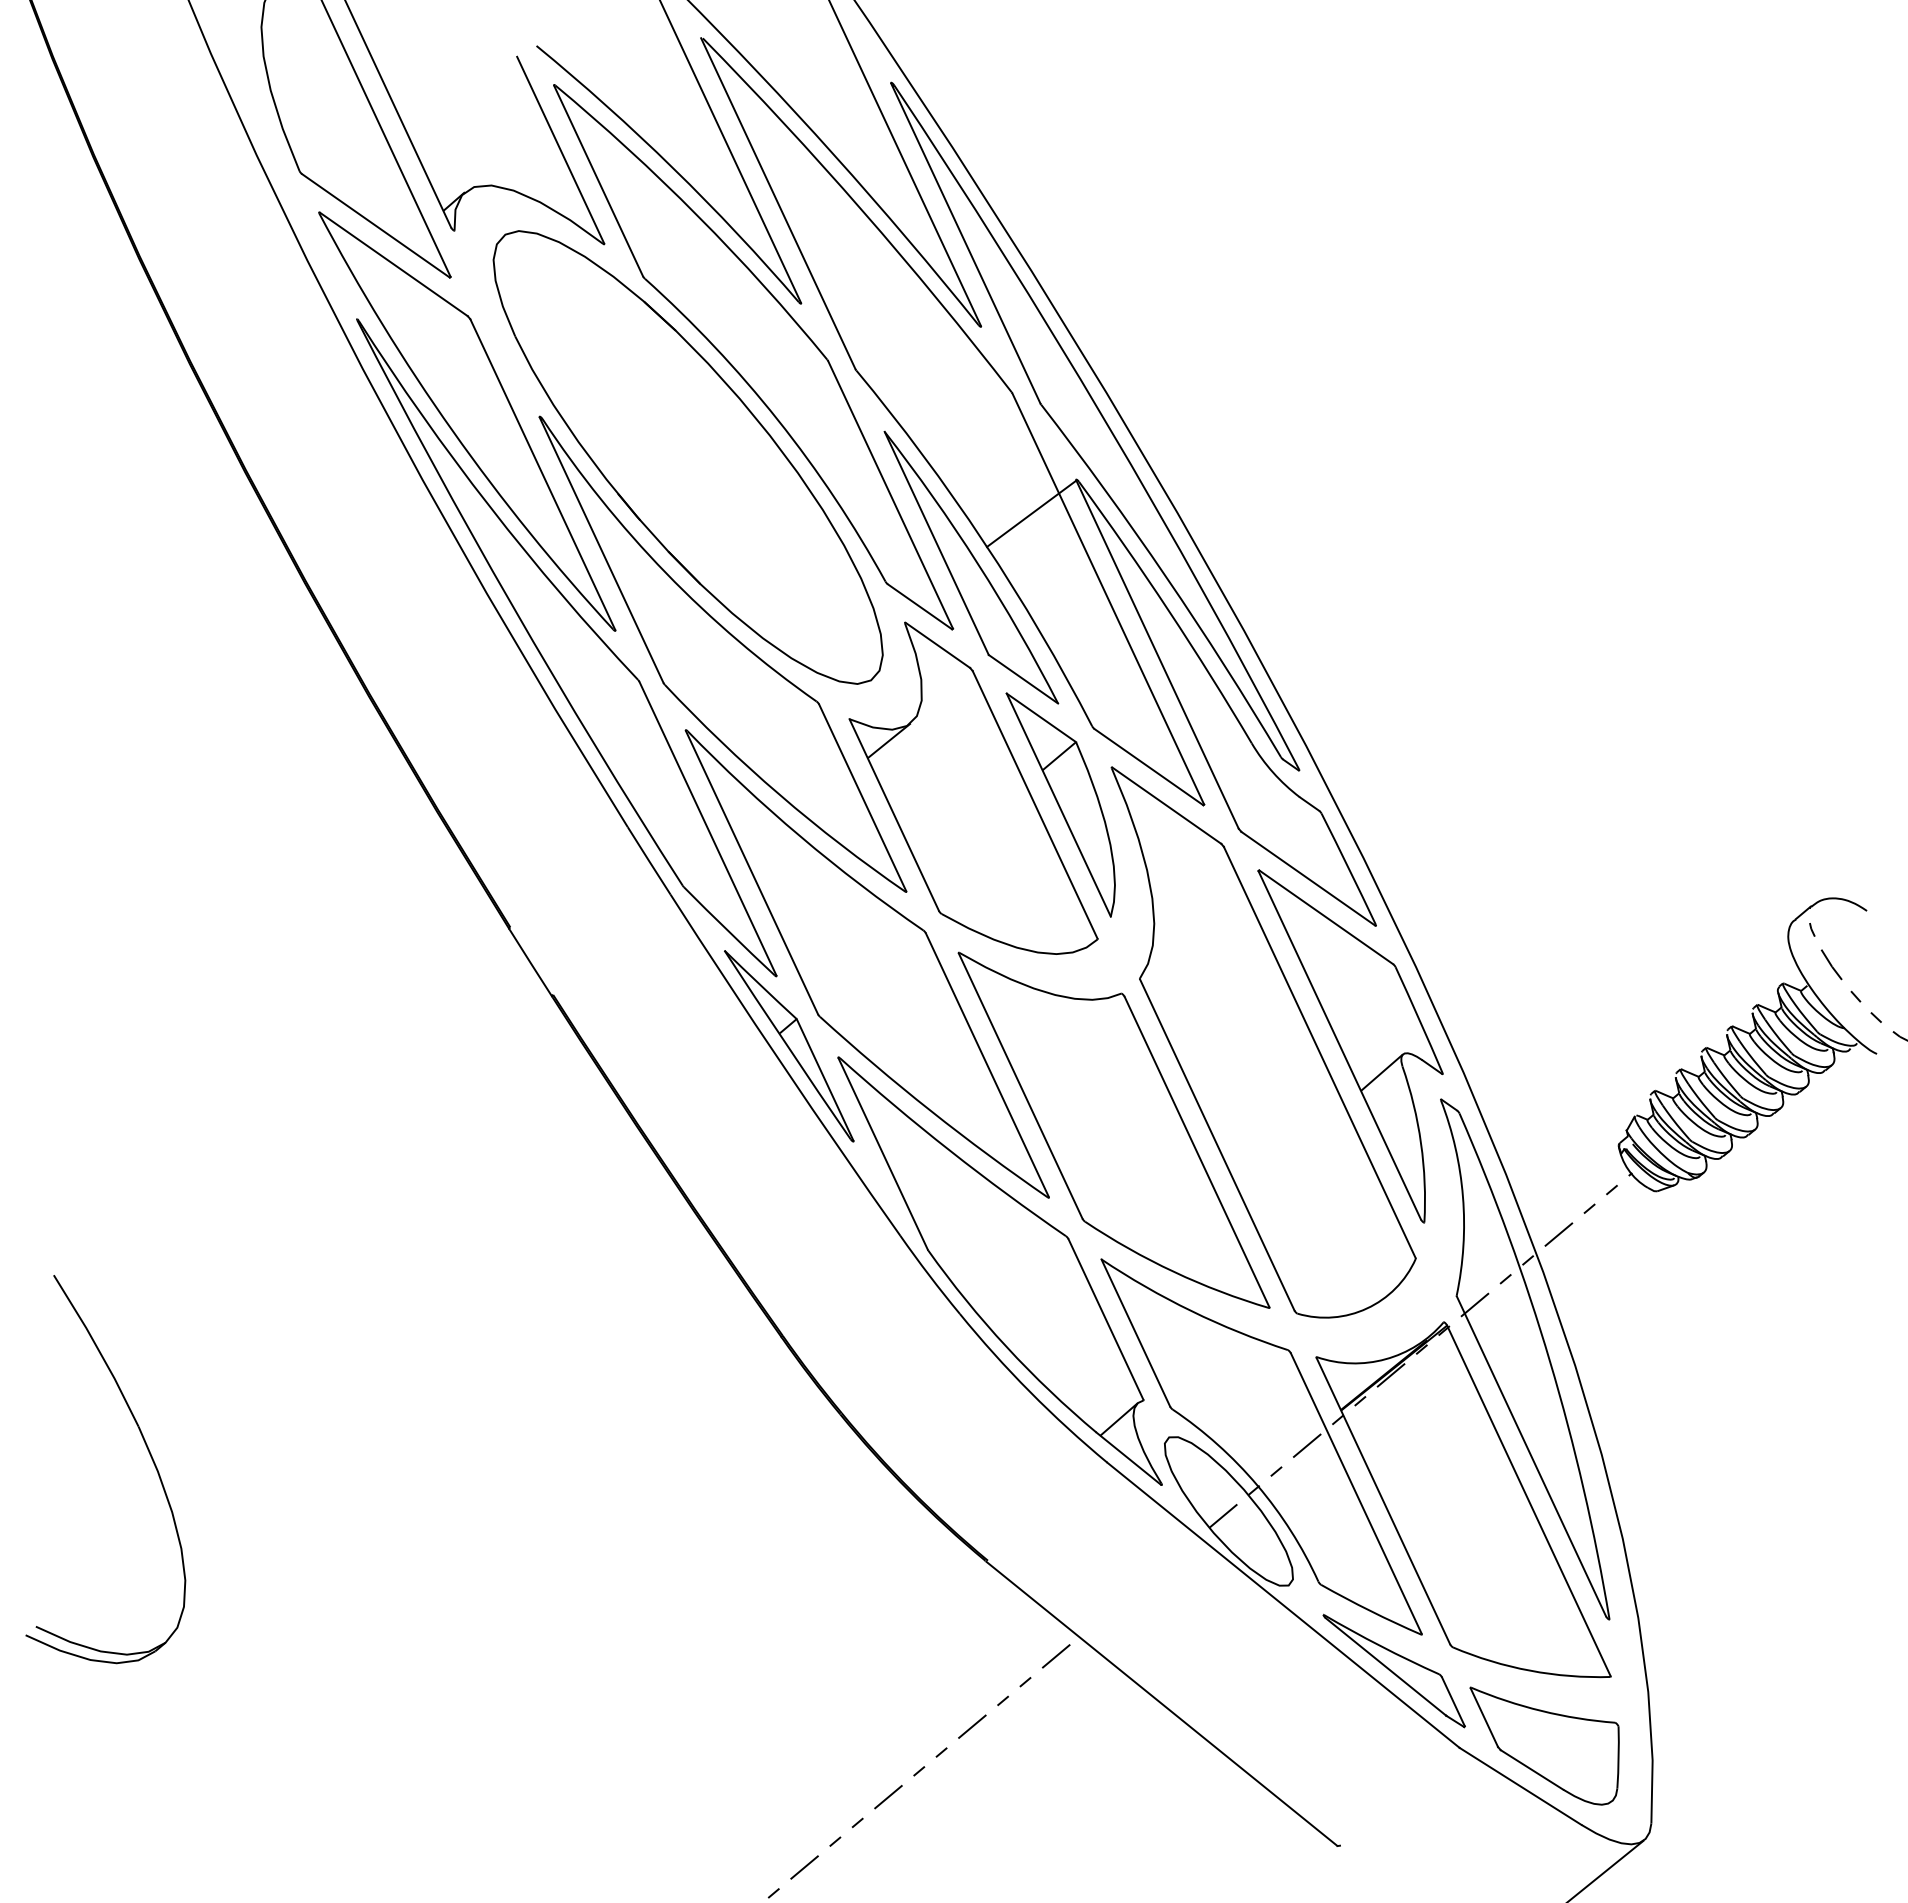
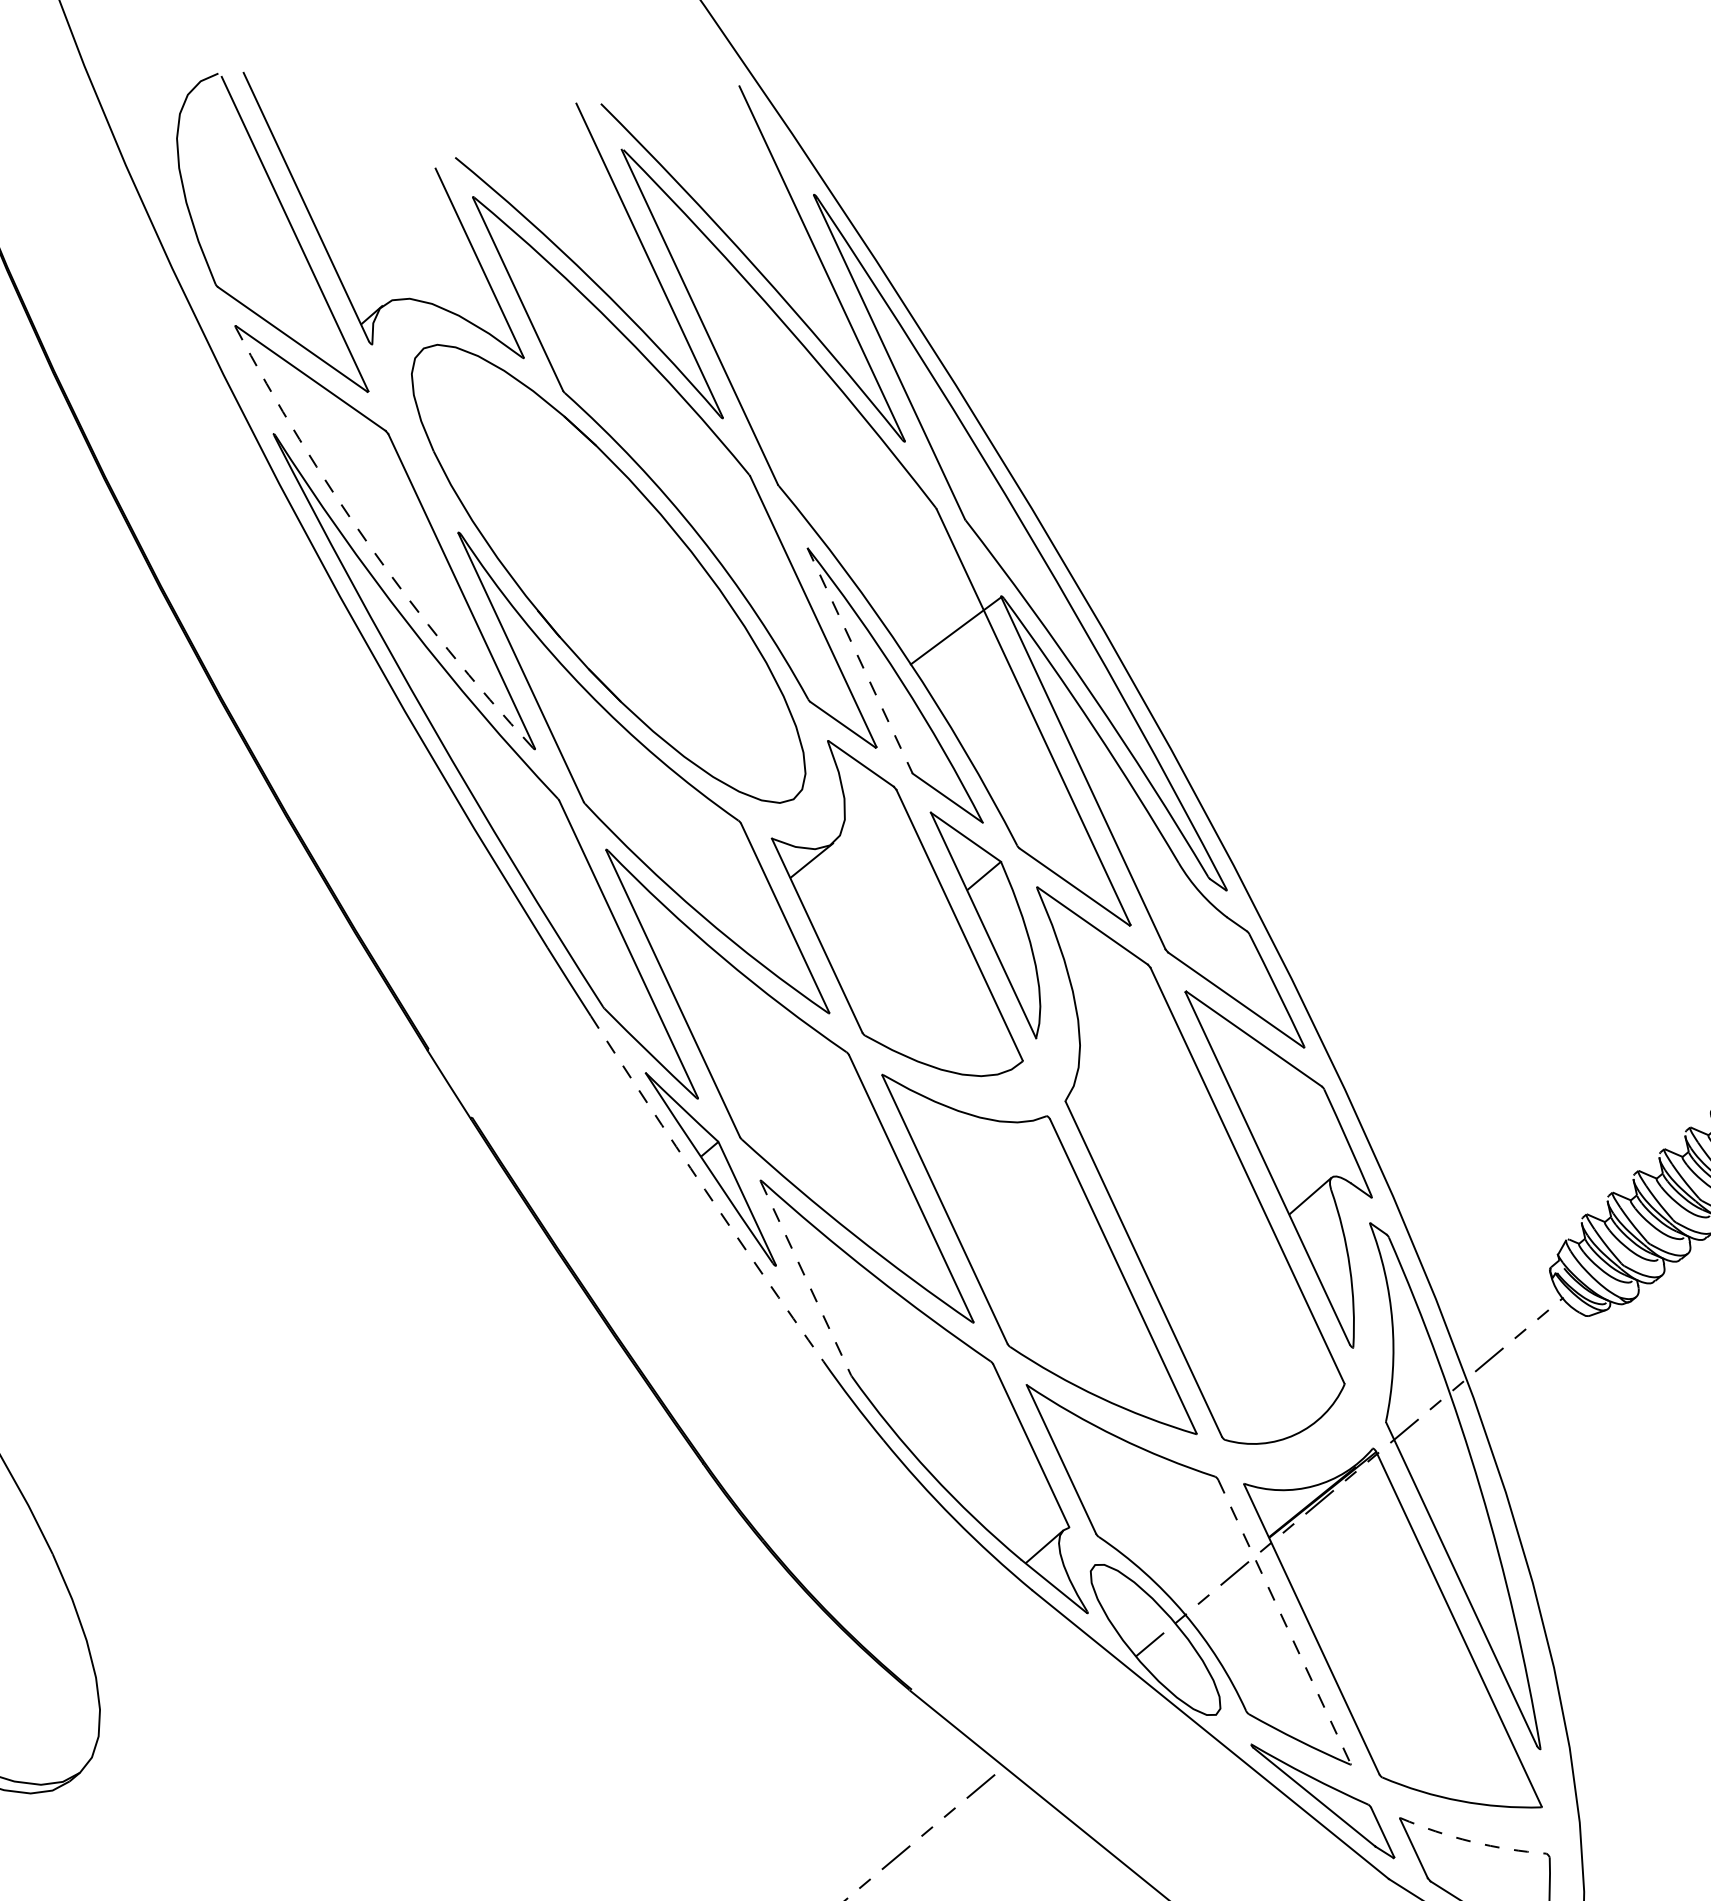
arc: (452, 431) -> (370, 547), solid -> dashed
line: (936, 543) -> (859, 660), solid -> dashed
arc: (783, 1066) -> (705, 1189), solid -> dashed
line: (883, 1154) -> (806, 1278), solid -> dashed
line: (1356, 1493) -> (1284, 1621), solid -> dashed
arc: (1541, 1711) -> (1471, 1842), solid -> dashed

